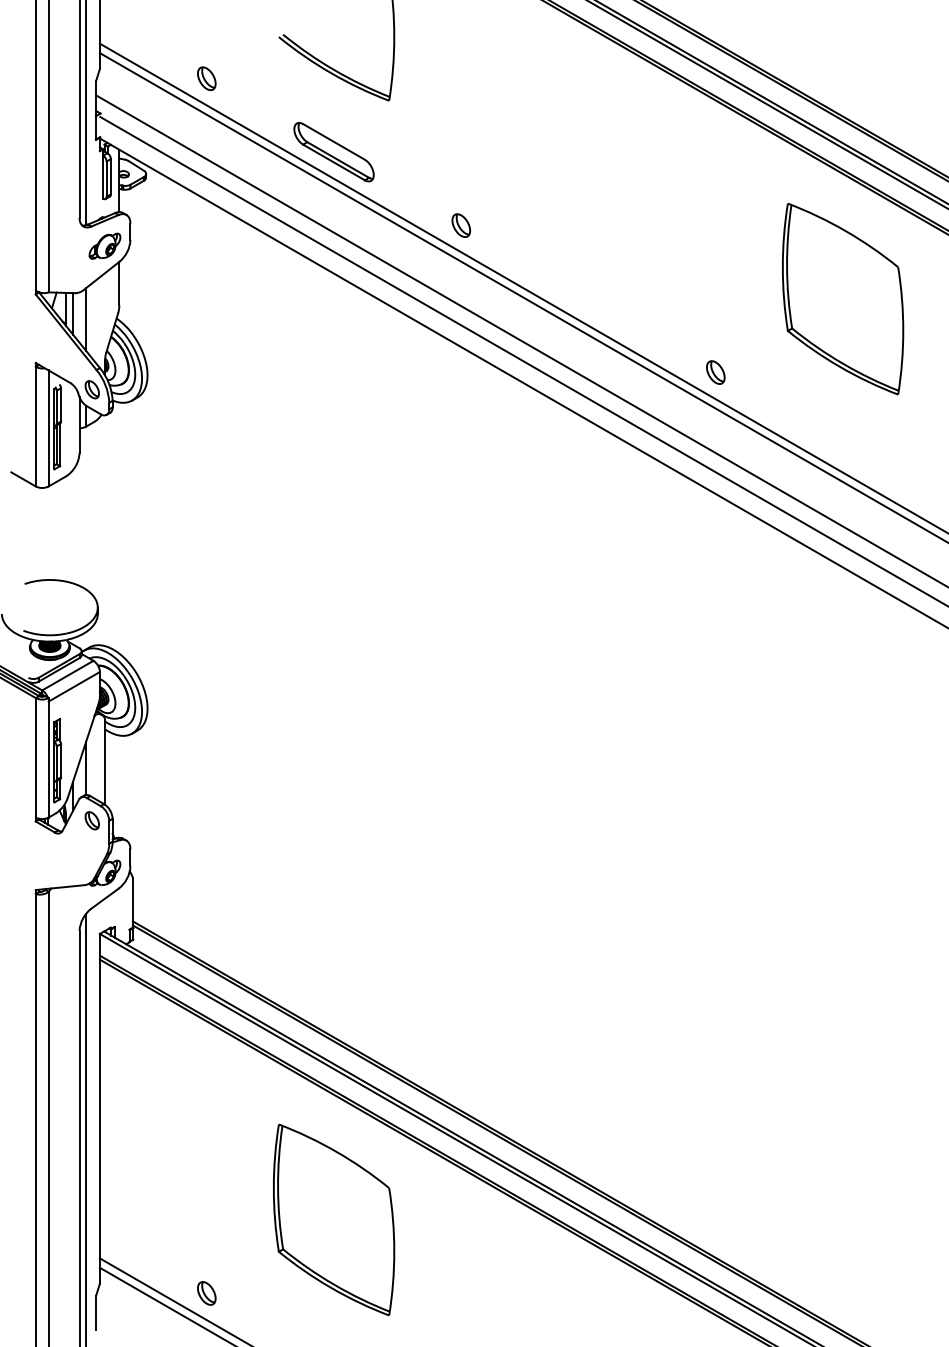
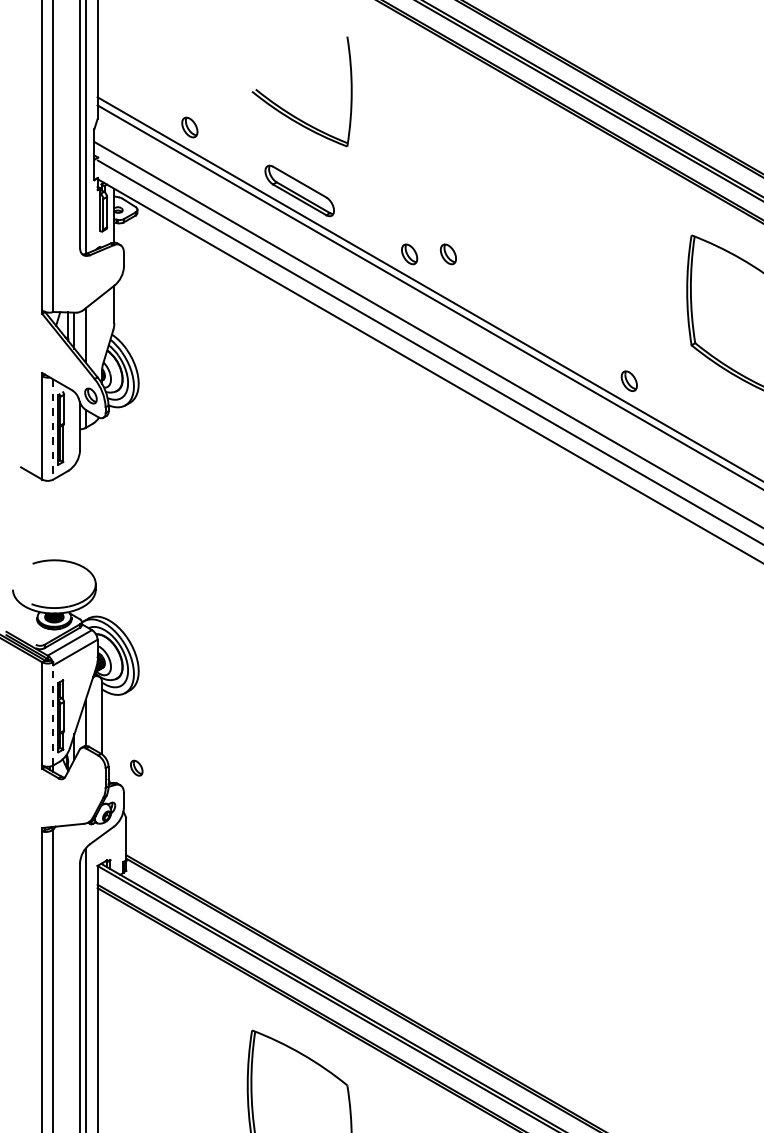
part: (505, 225) -> (447, 254), added
part: (104, 245) -> (101, 271), removed
line: (48, 428) -> (53, 429), solid -> dashed
line: (48, 759) -> (53, 715), solid -> dashed
part: (91, 820) -> (136, 767), moved

